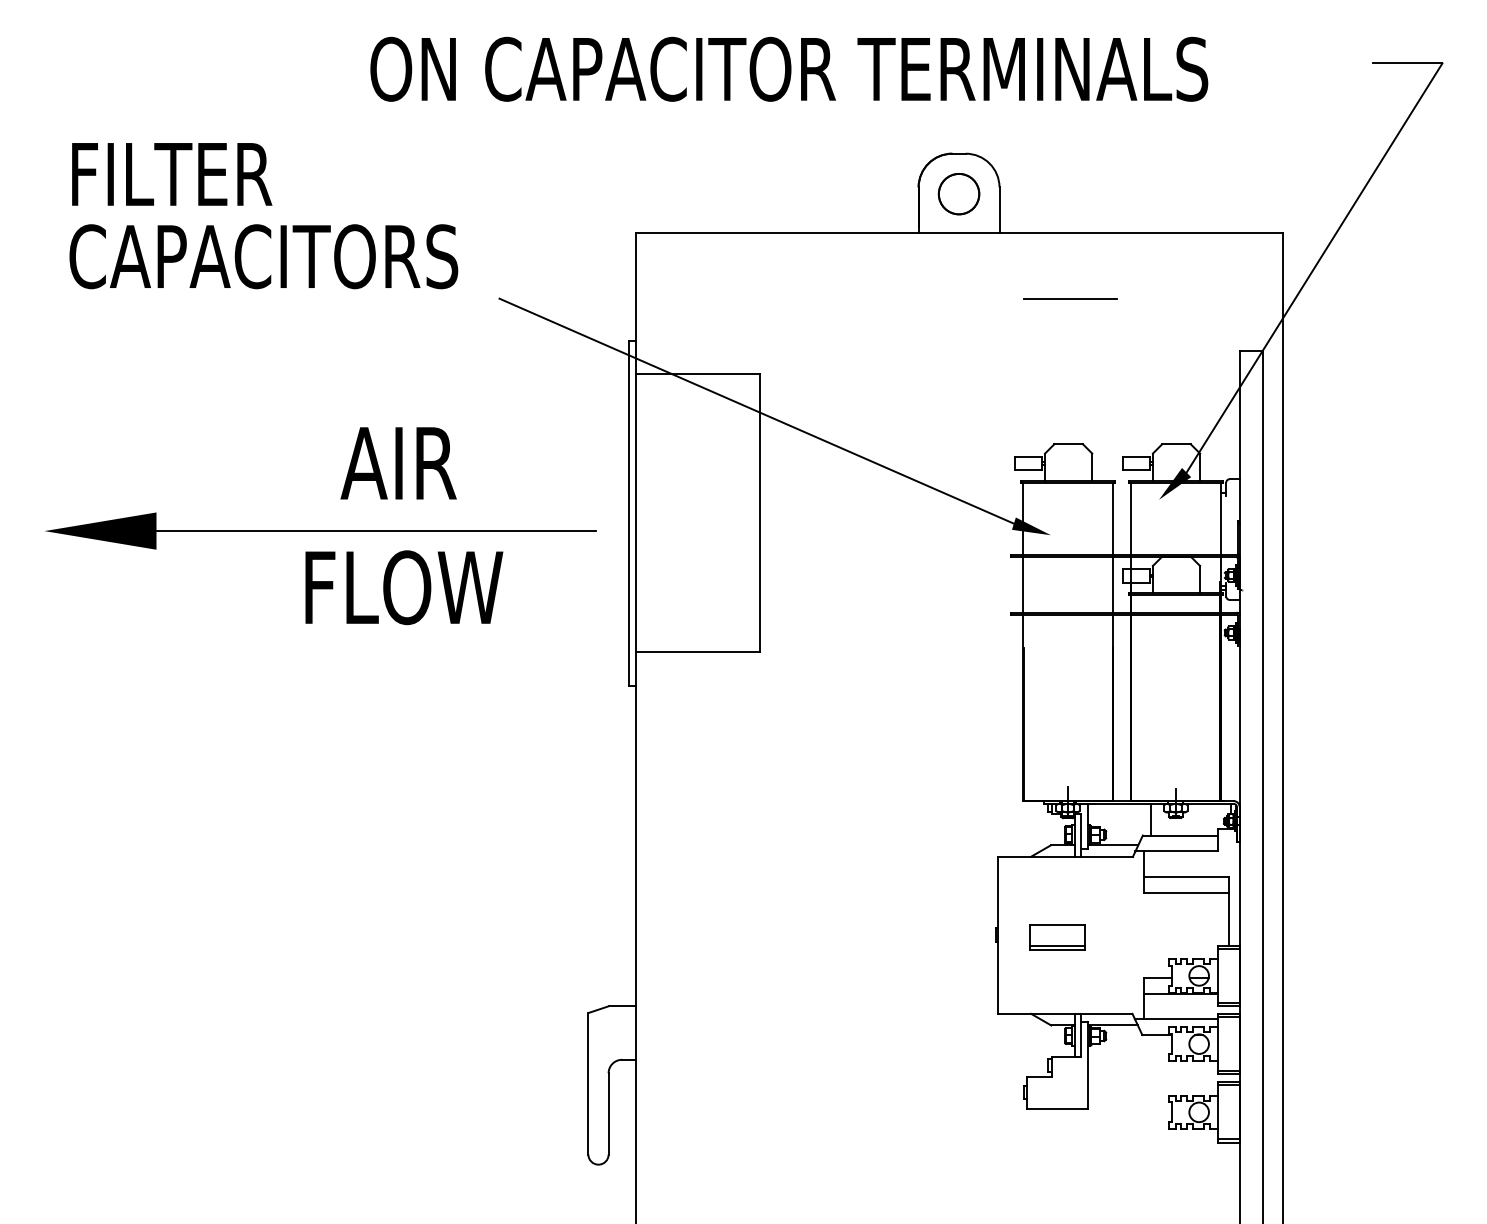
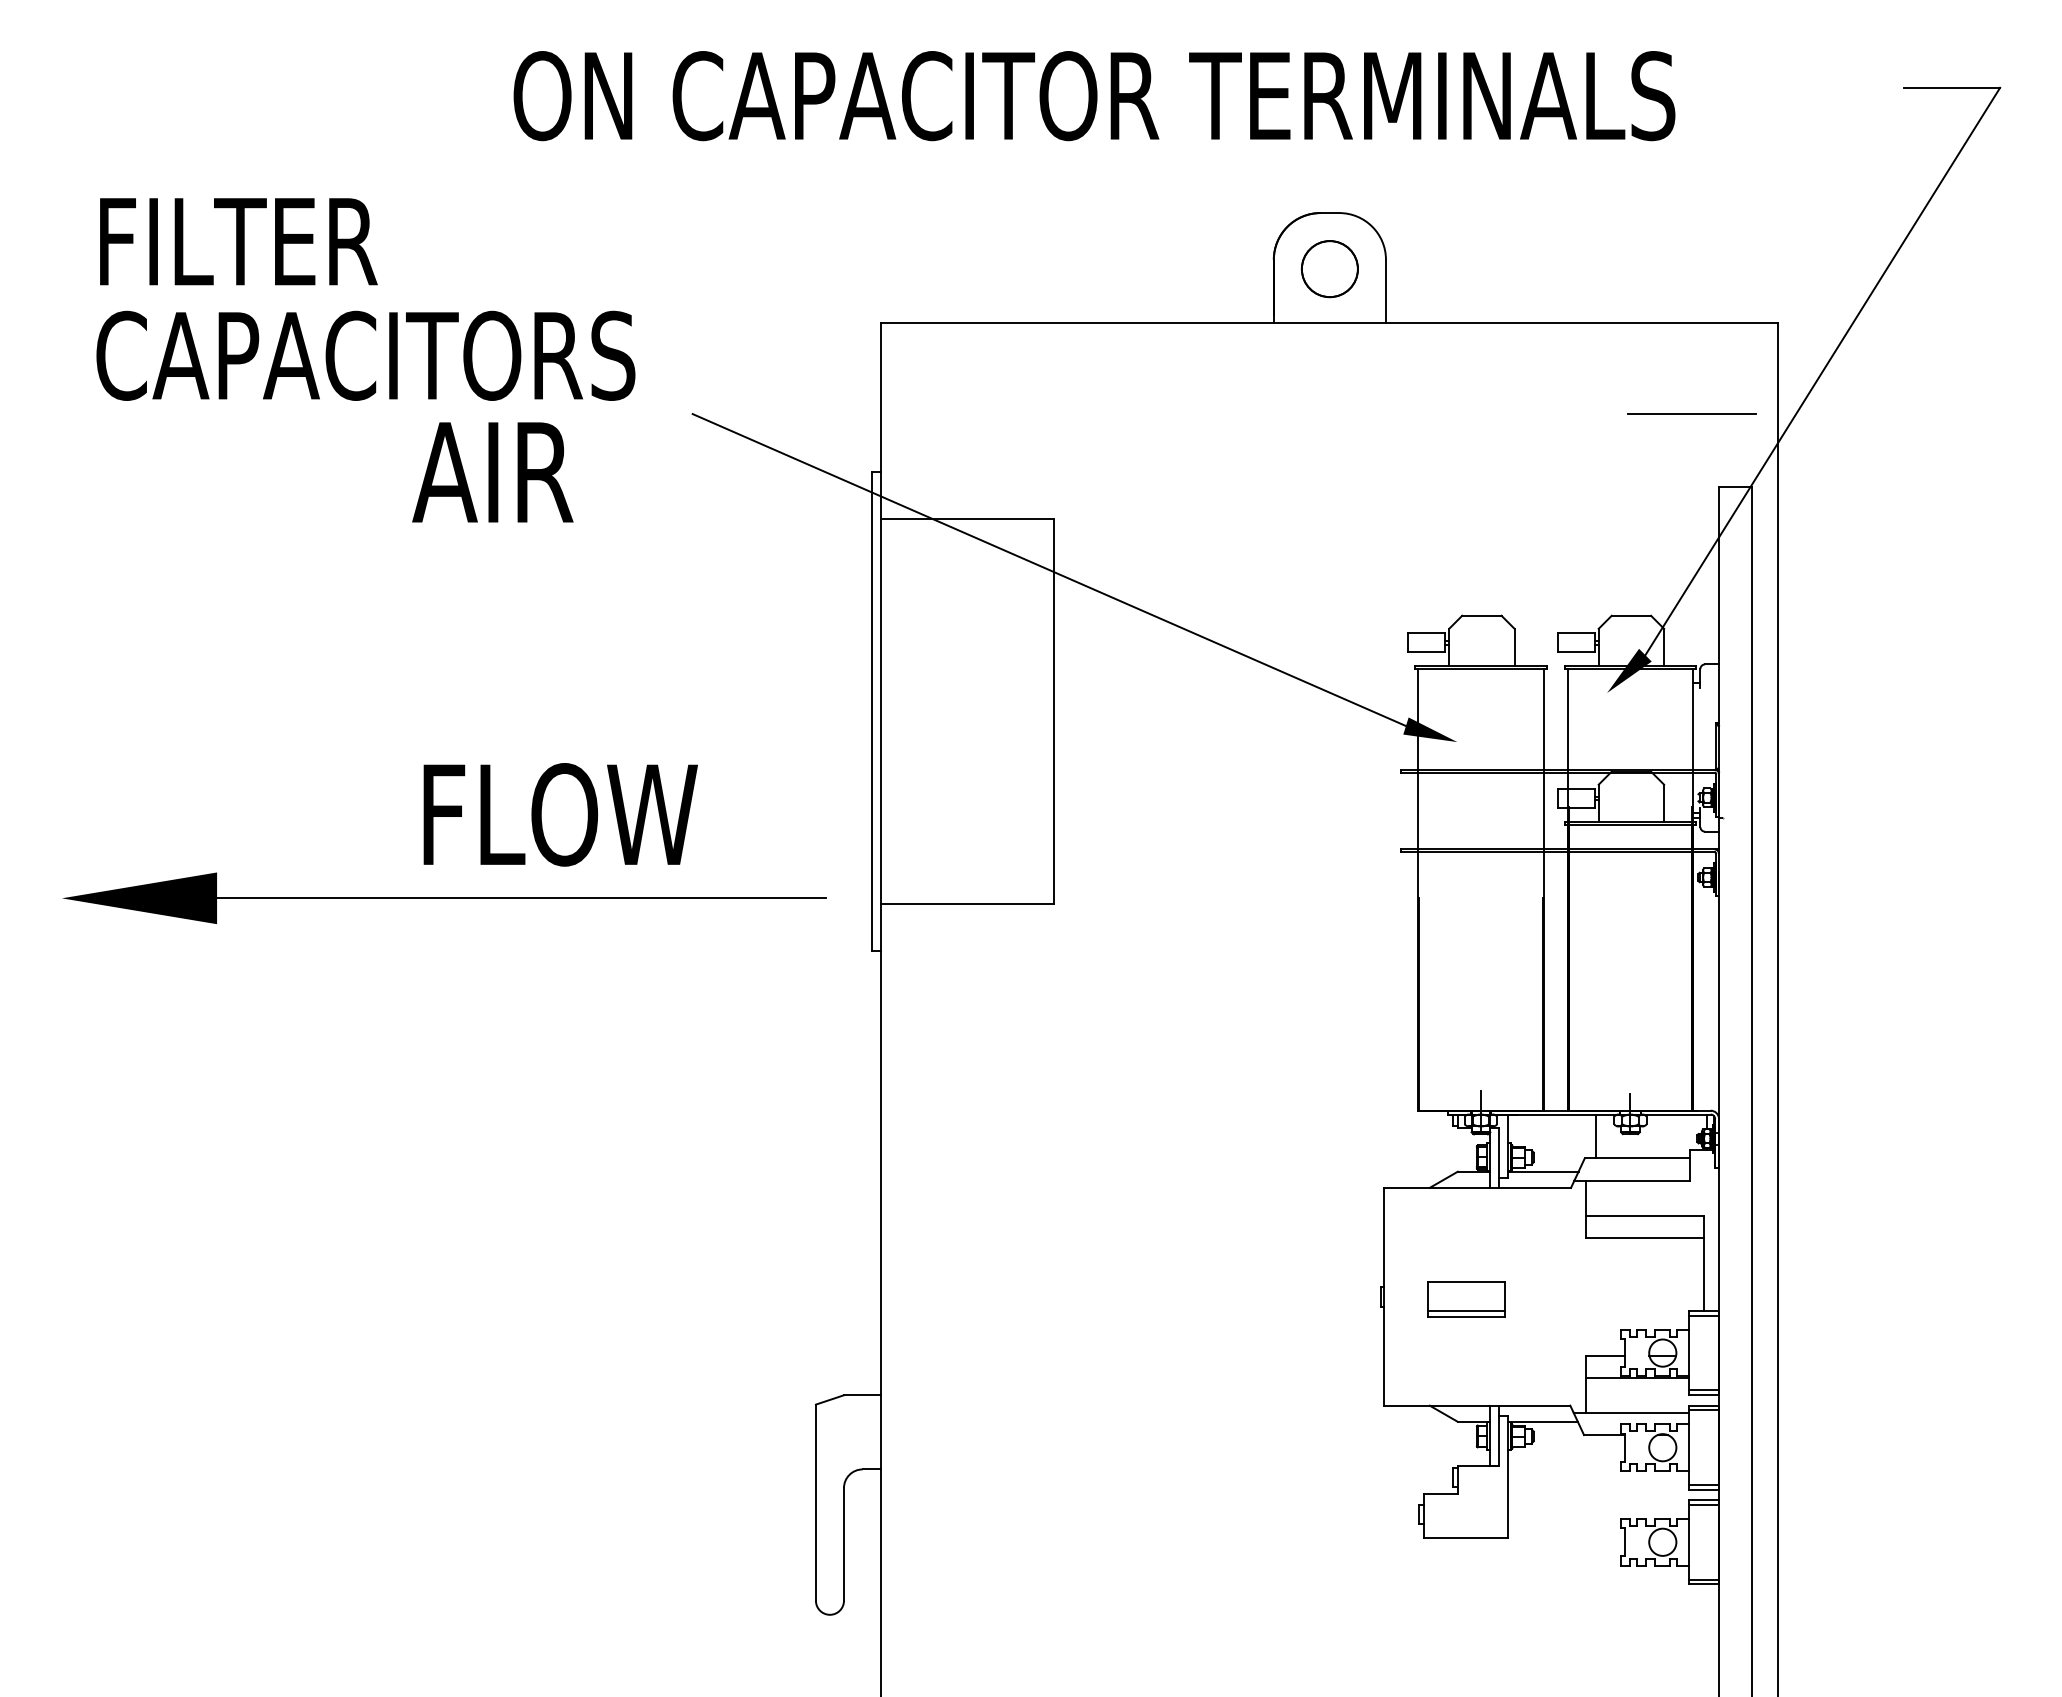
line: (1069, 298) -> (1691, 413), moved
text: (398, 463) -> (492, 472), moved
part: (320, 530) -> (444, 897), moved

